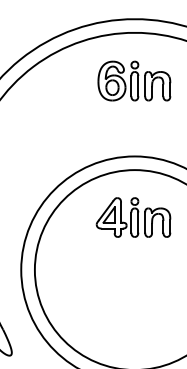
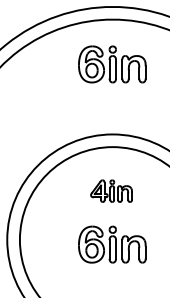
part: (133, 217) -> (111, 191), size x0.6
part: (134, 274) -> (112, 244), added

